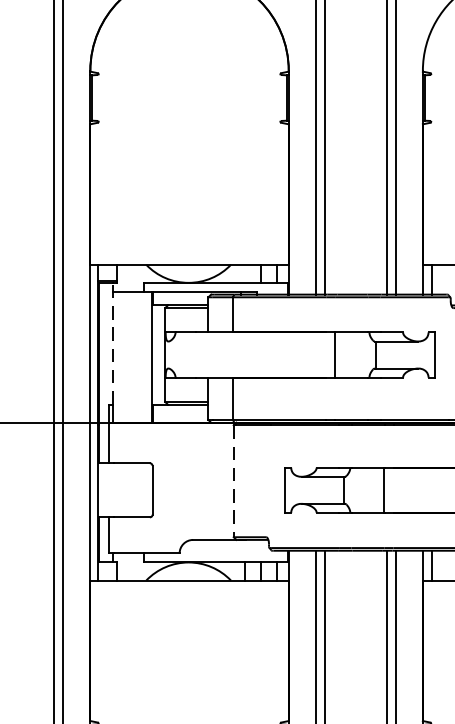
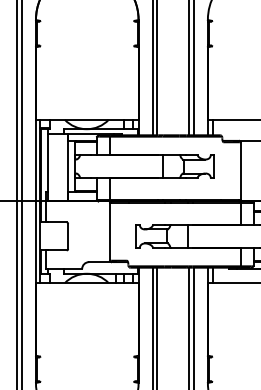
line: (112, 343) -> (47, 160), dashed -> solid
line: (234, 480) -> (110, 231), dashed -> solid

